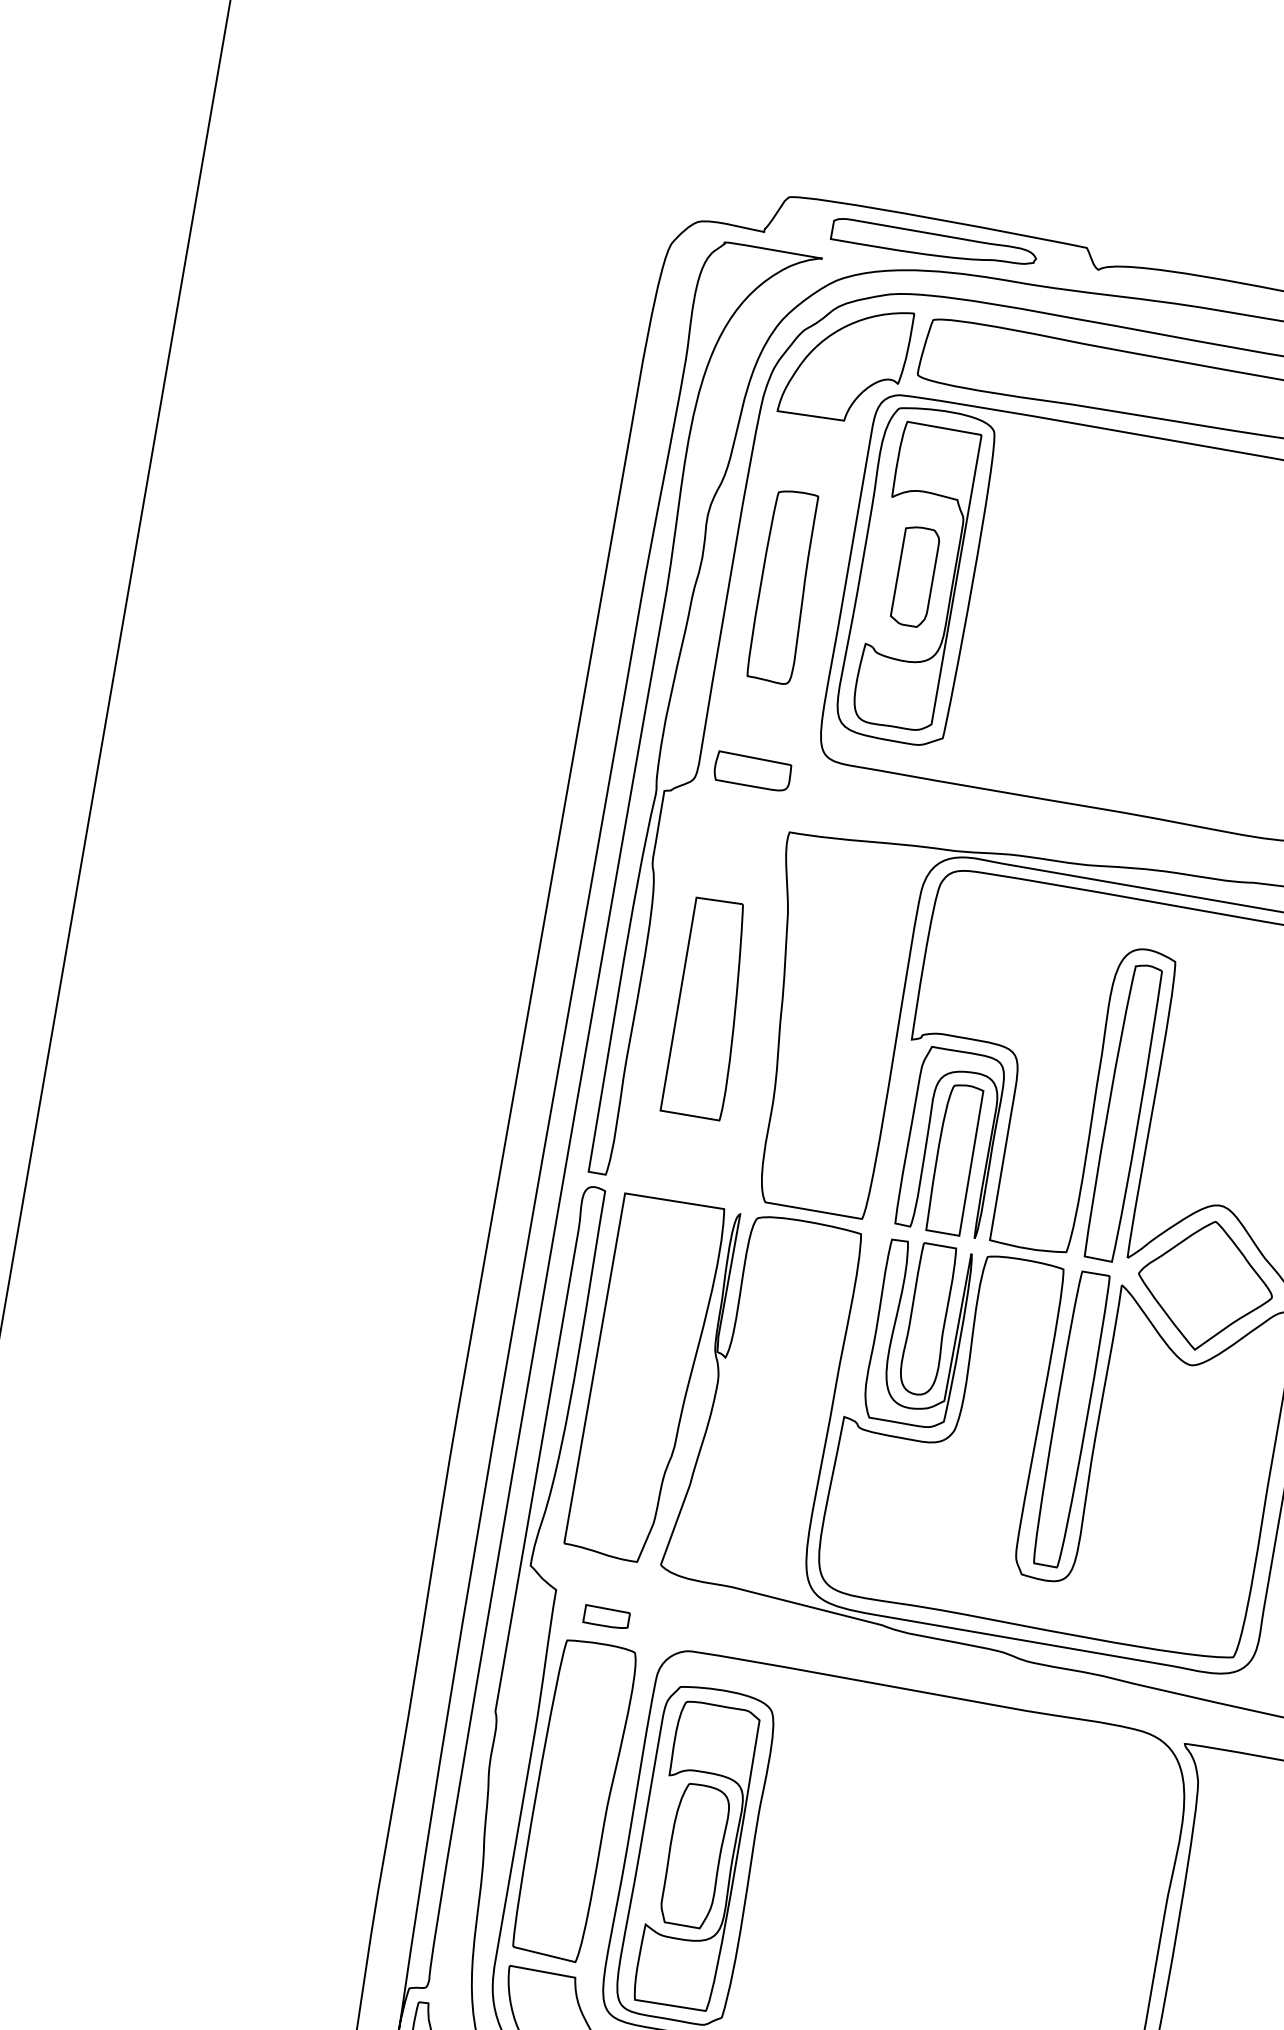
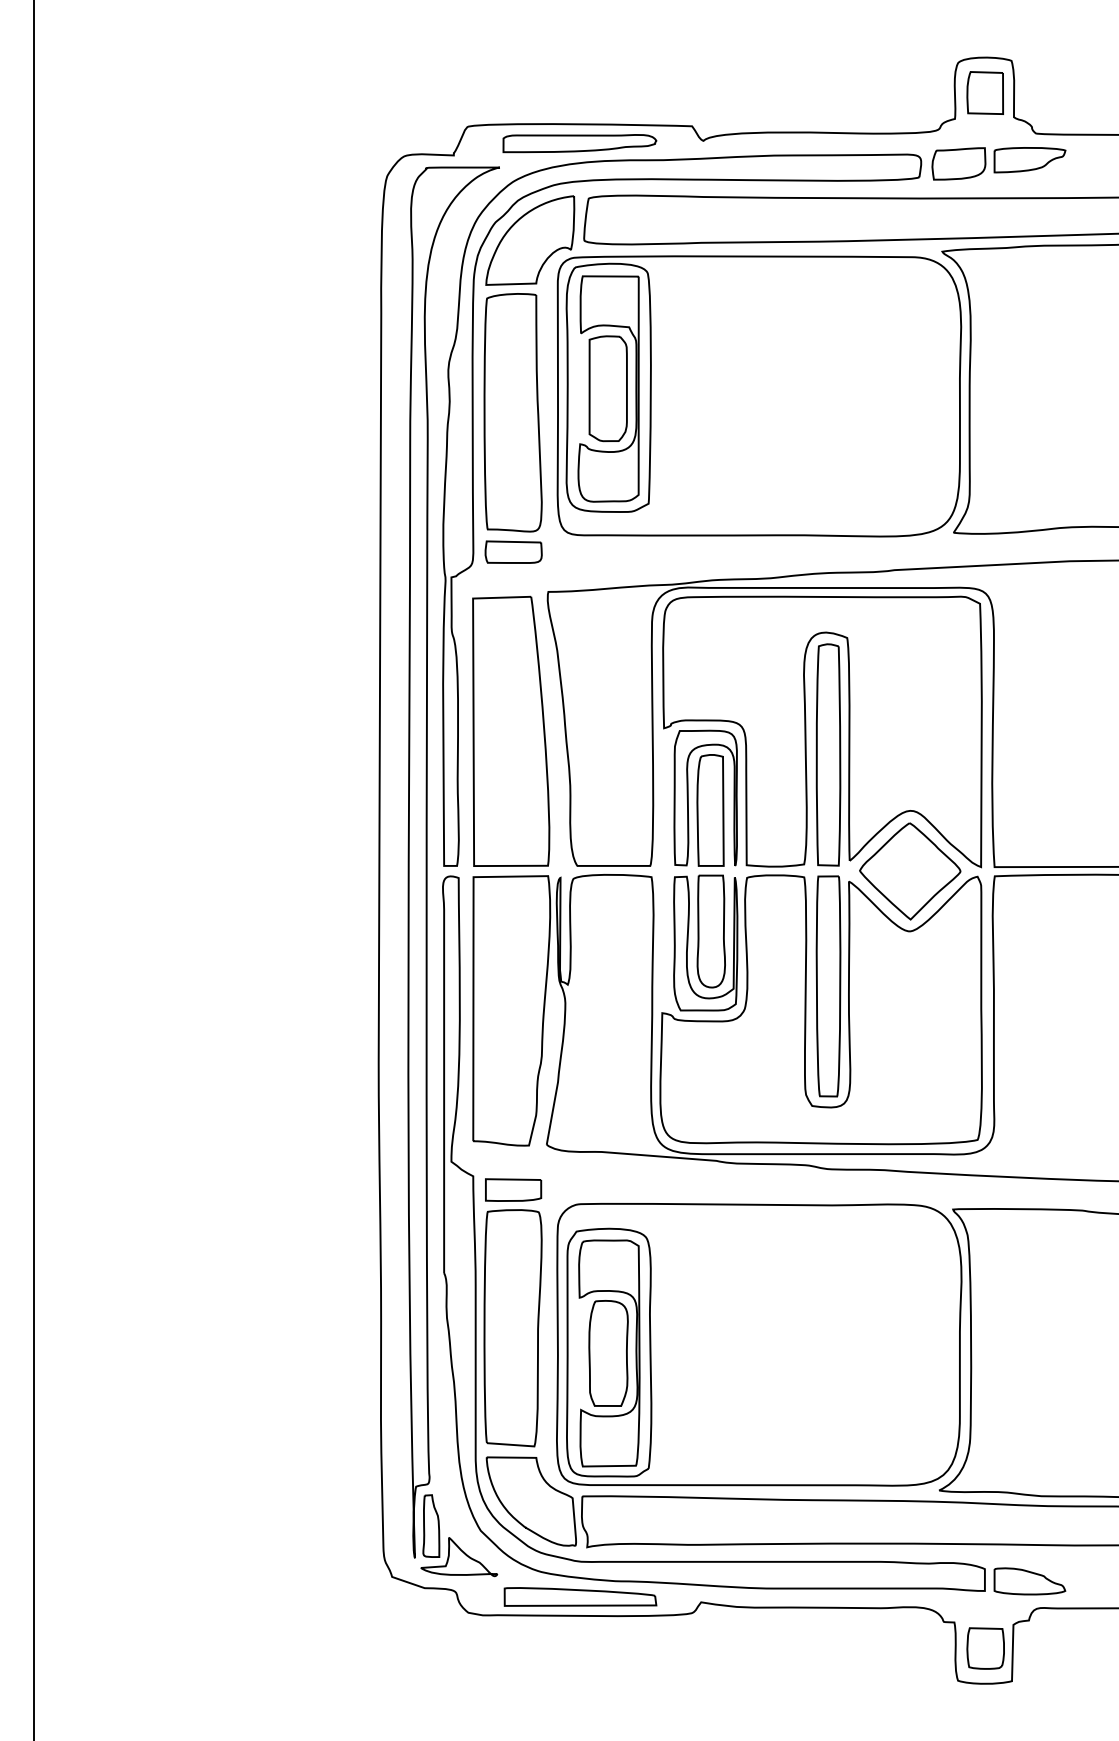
part: (914, 576) -> (607, 388), size x1.43
part: (783, 586) -> (512, 412), size x1.67
part: (708, 1007) -> (511, 730), size x1.67
part: (606, 1616) -> (513, 1189), size x1.67

